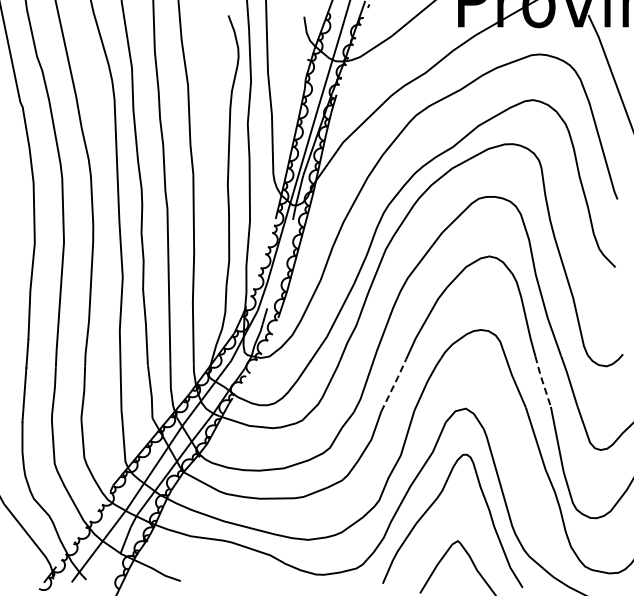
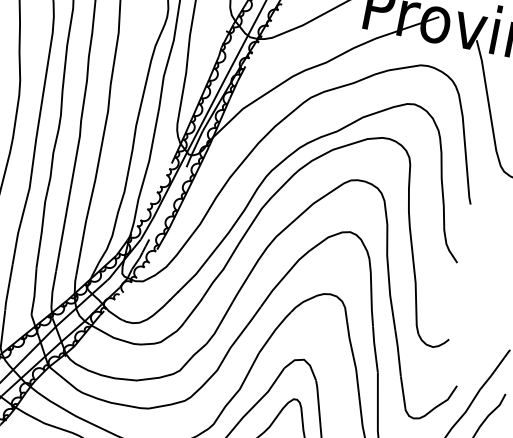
line: (542, 381) -> (374, 349), dashed -> solid
line: (394, 384) -> (246, 326), dashed -> solid

